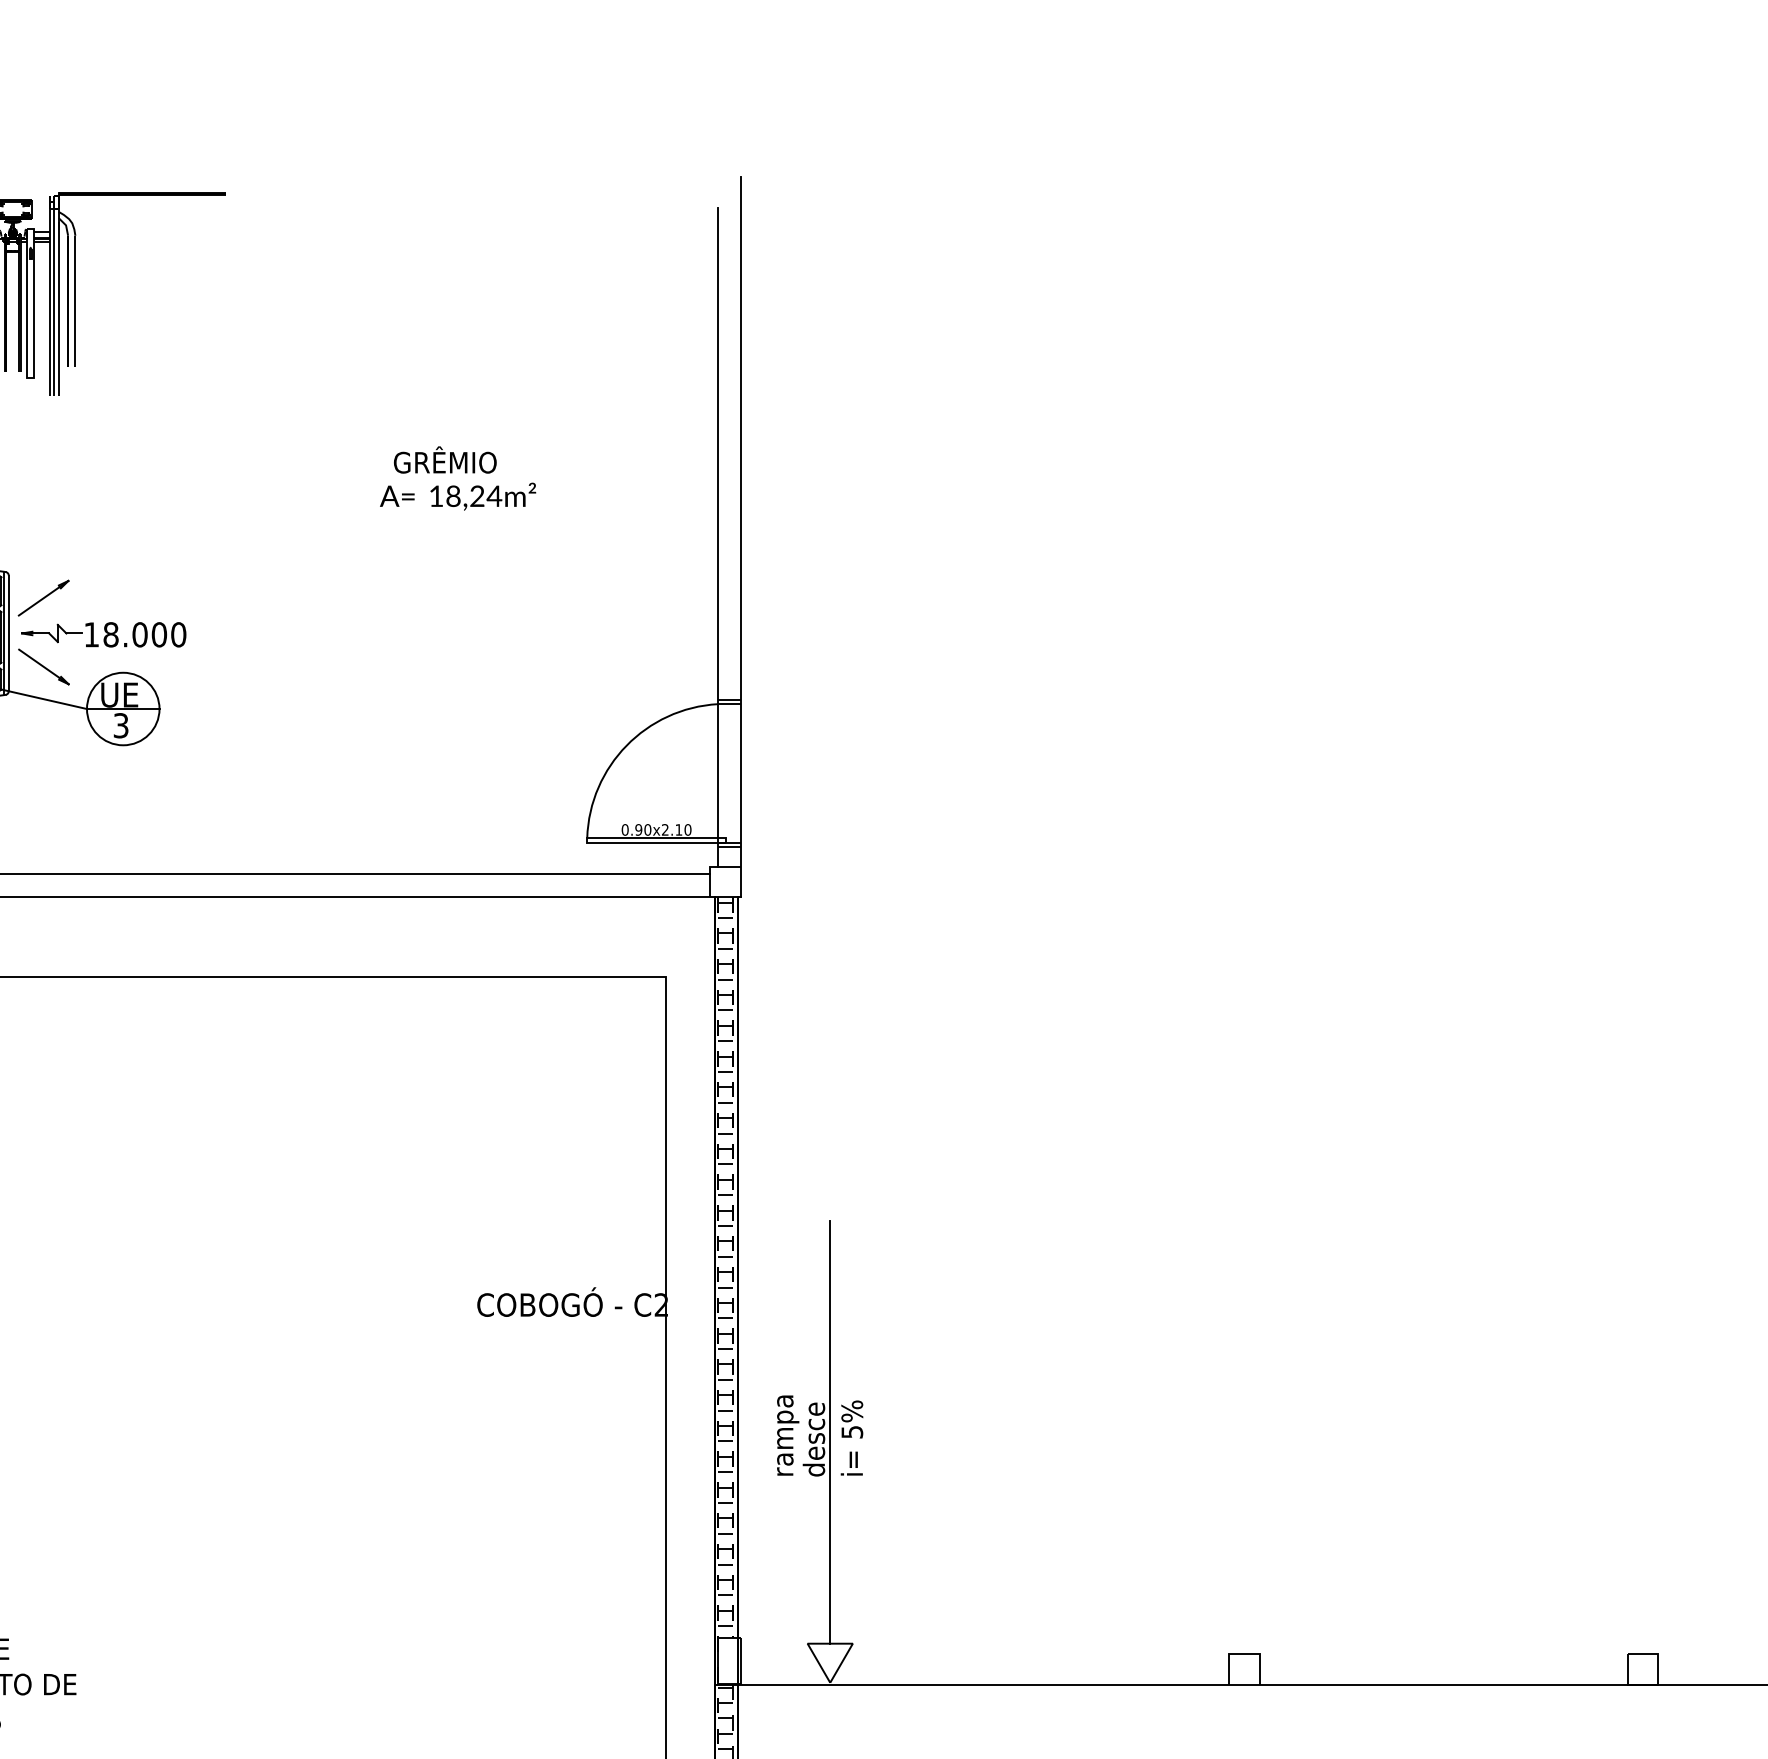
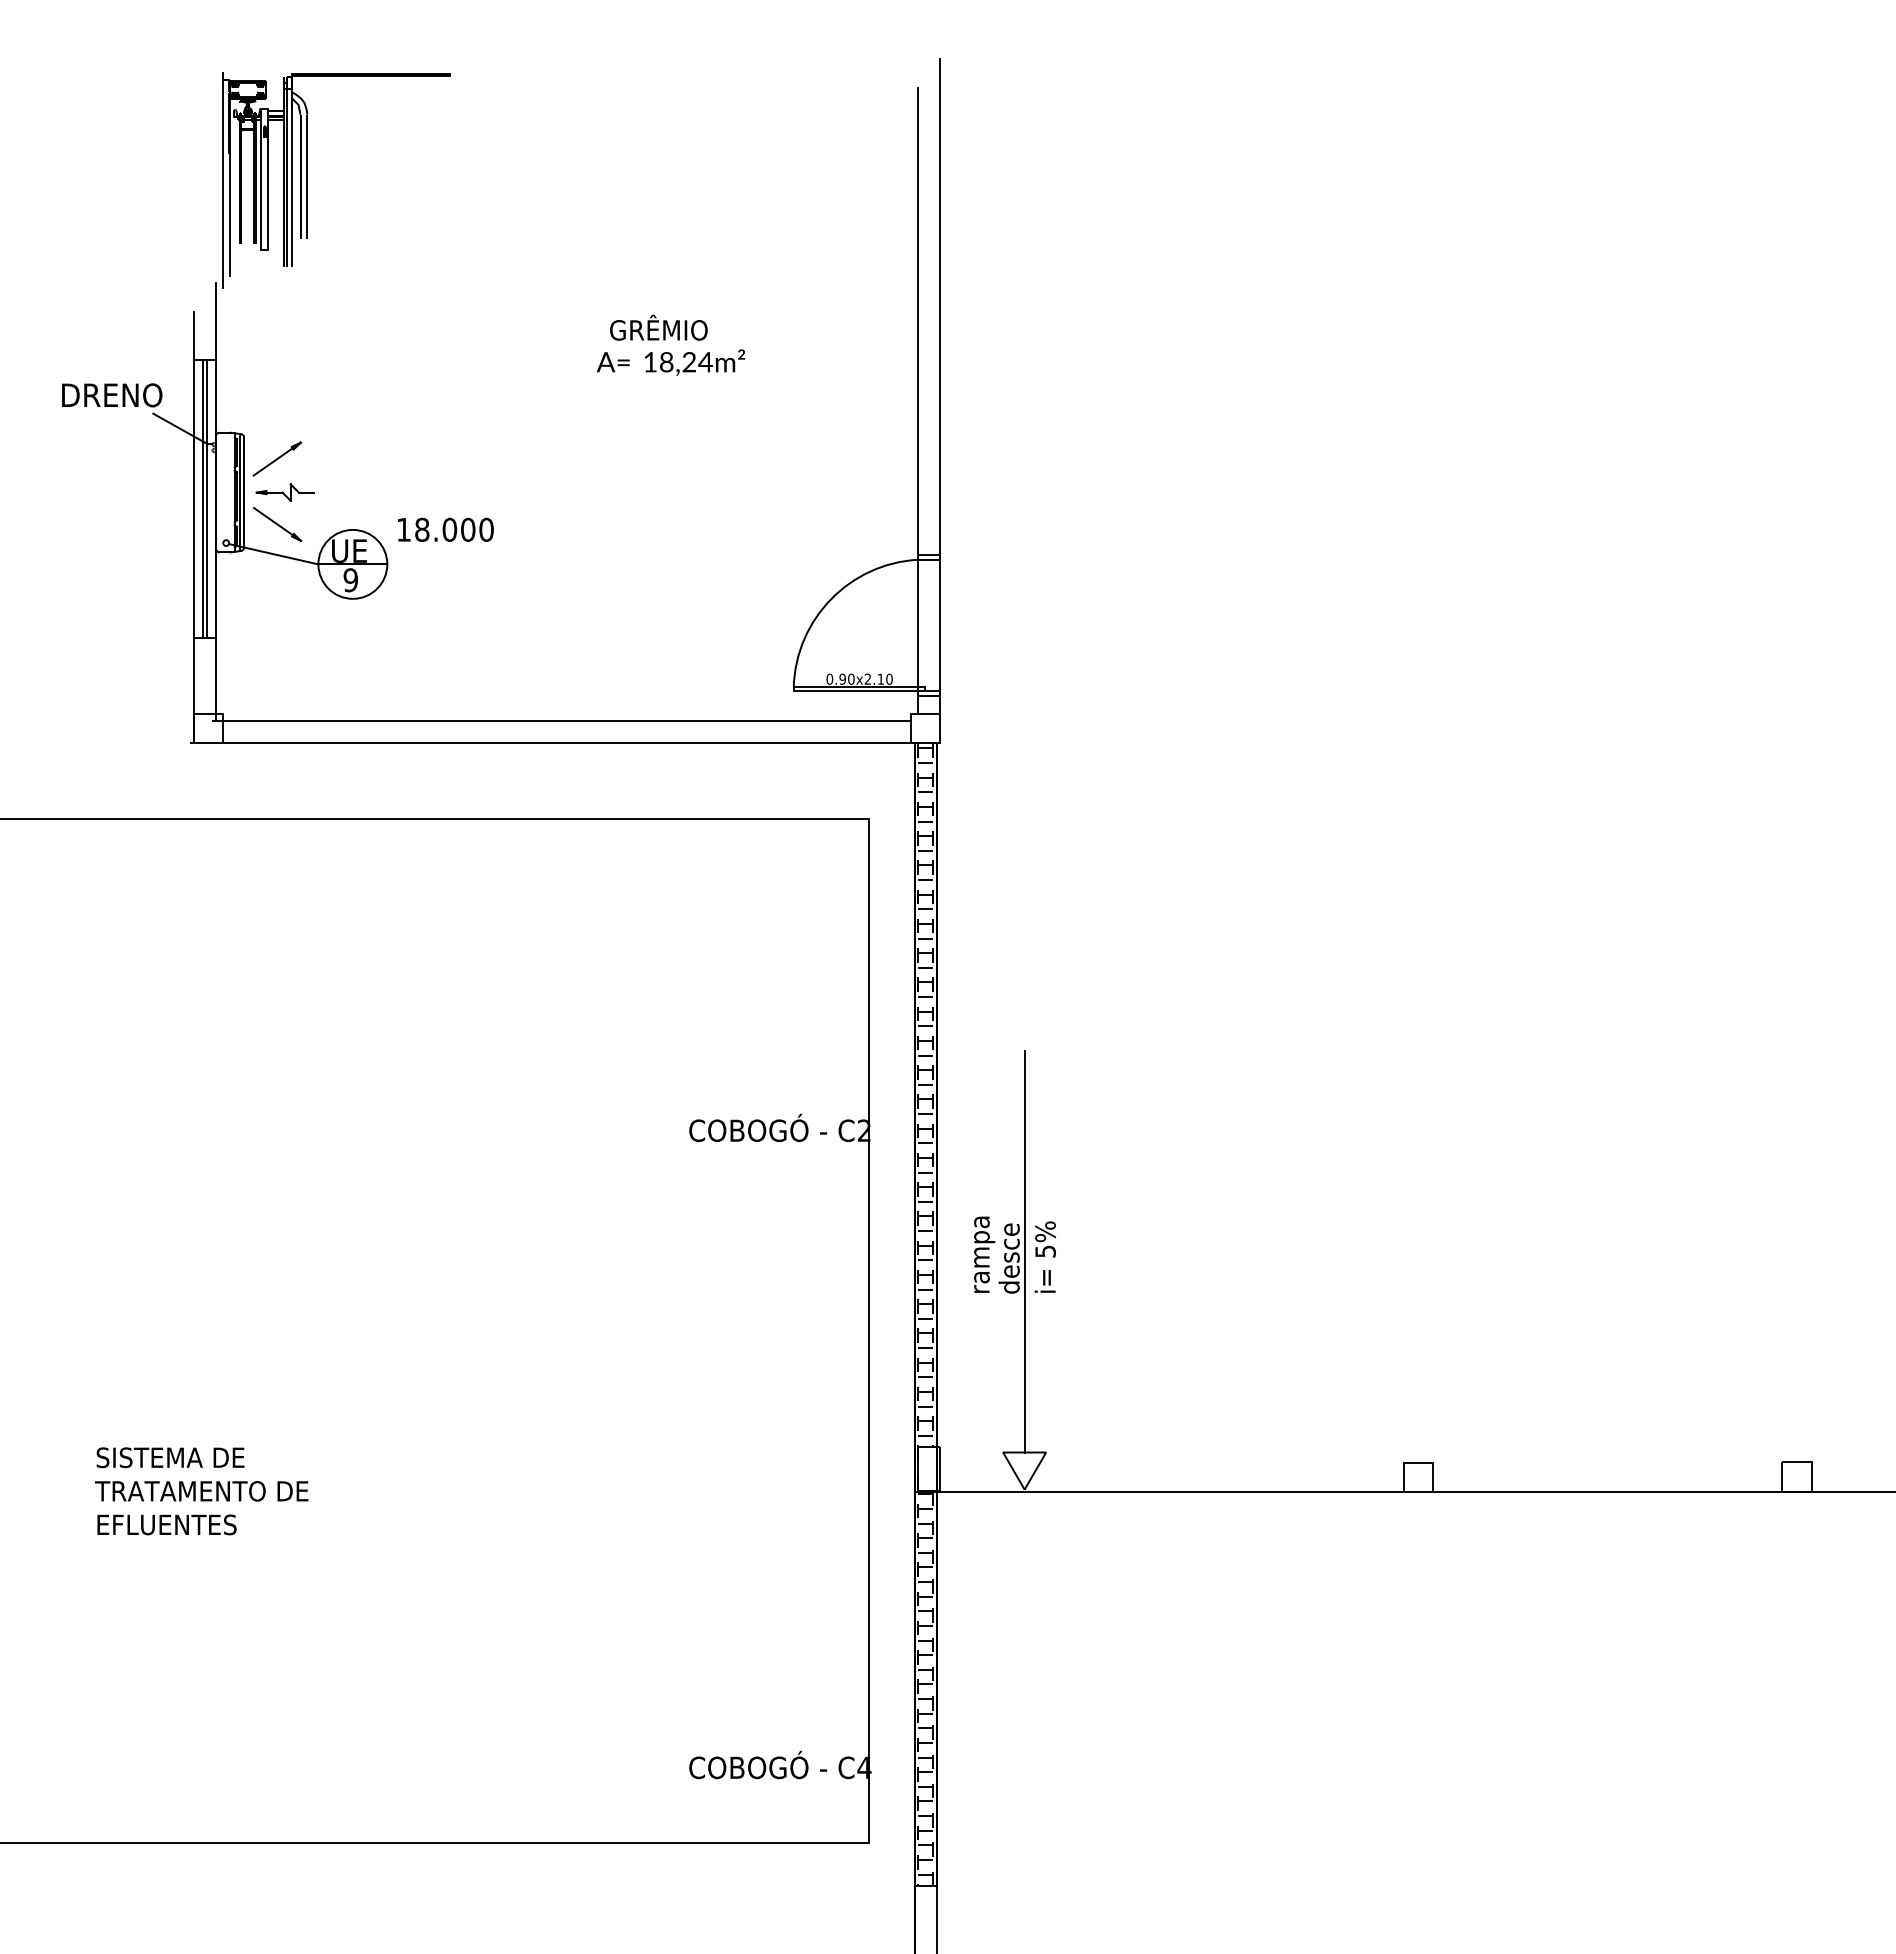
text: (135, 634) -> (445, 529), moved
text: (120, 725) -> (350, 580), 3 -> 9

